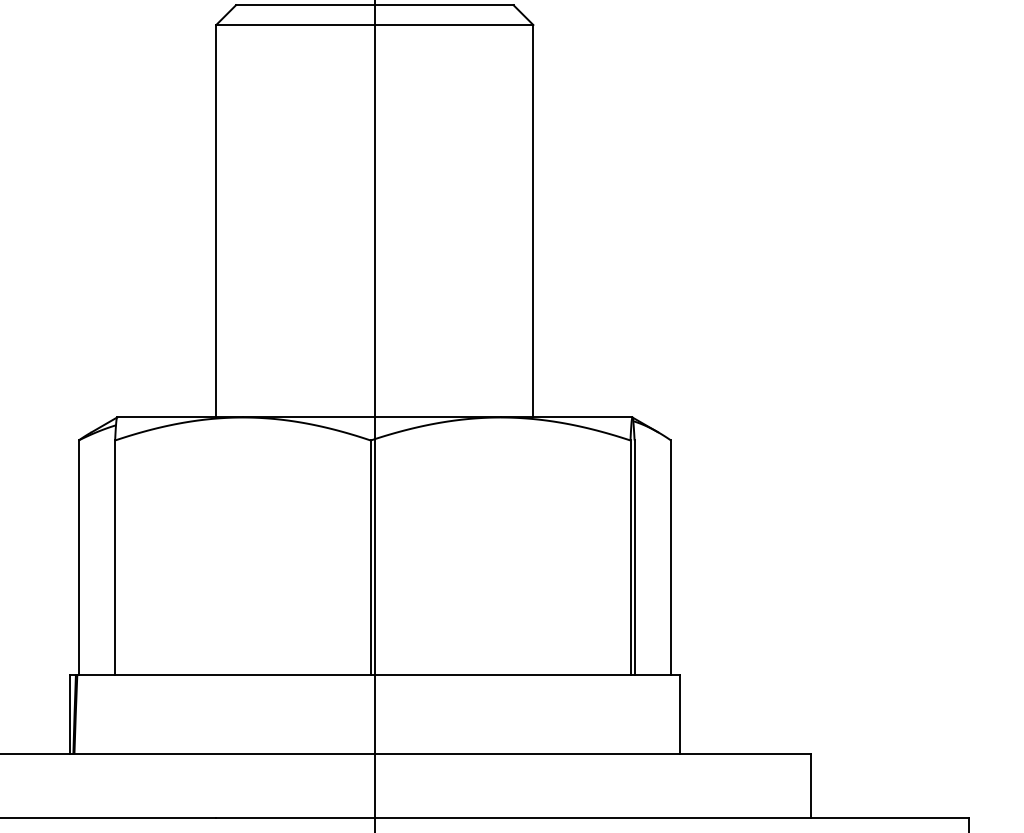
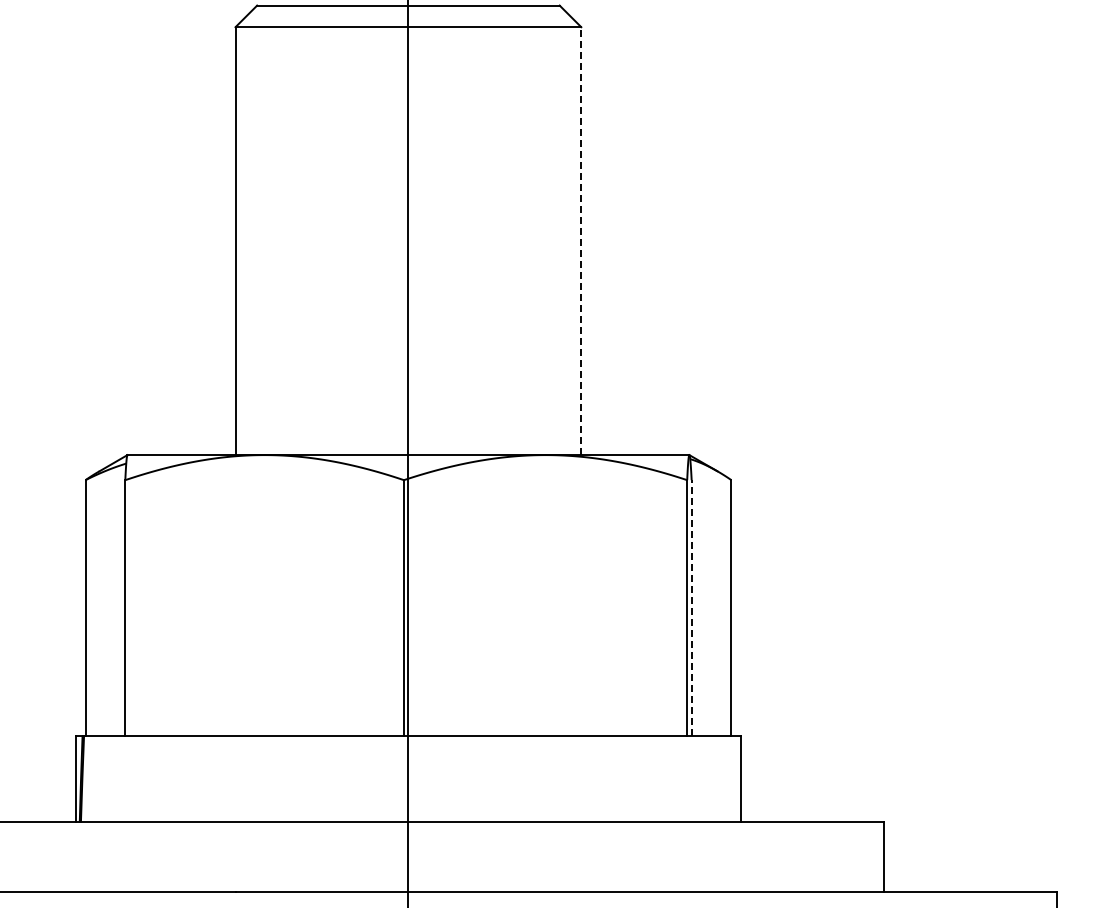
line: (533, 221) -> (581, 241), solid -> dashed
line: (634, 558) -> (691, 608), solid -> dashed

